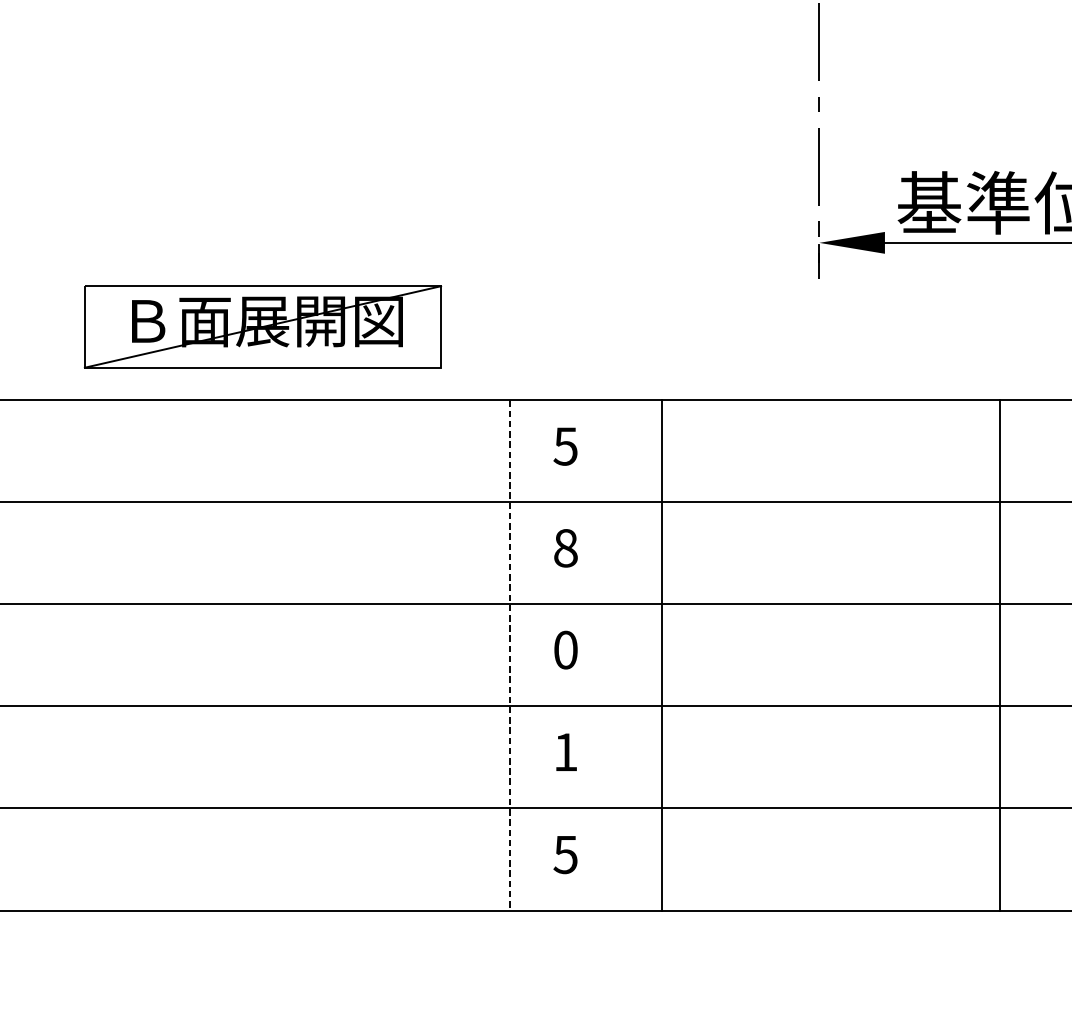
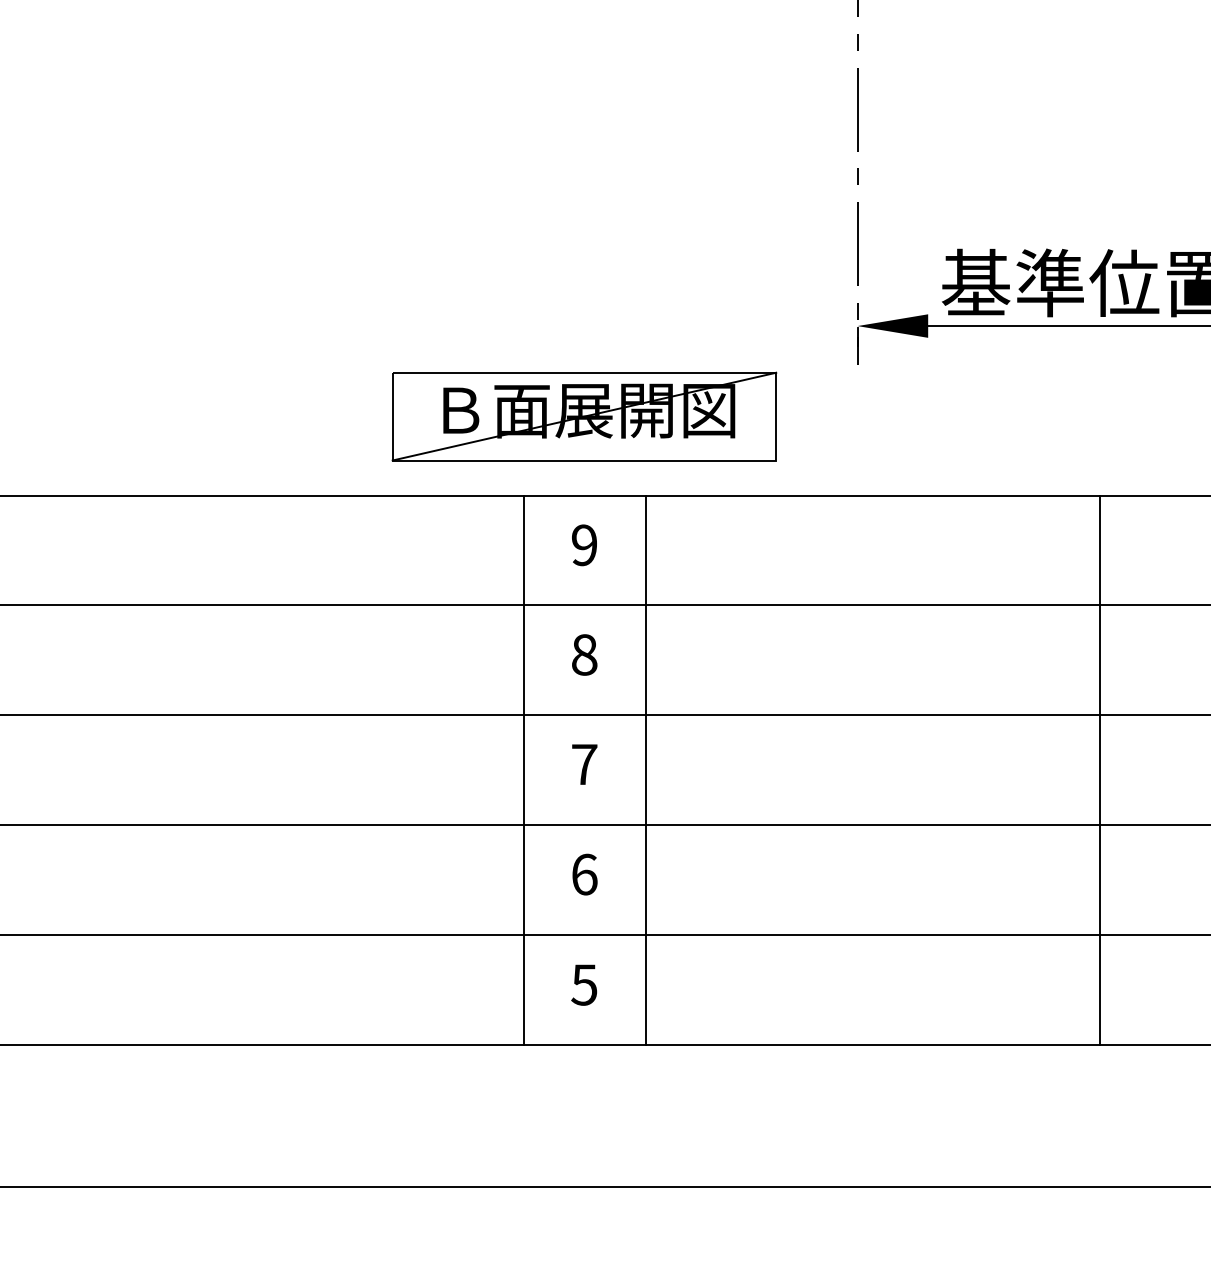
part: (263, 326) -> (584, 416), moved
text: (565, 446) -> (584, 545), 5 -> 9
text: (565, 650) -> (584, 764), 0 -> 7
line: (509, 655) -> (523, 770), dashed -> solid
line: (661, 655) -> (645, 770), moved
line: (1000, 655) -> (1099, 770), moved
text: (565, 752) -> (584, 874), 1 -> 6

